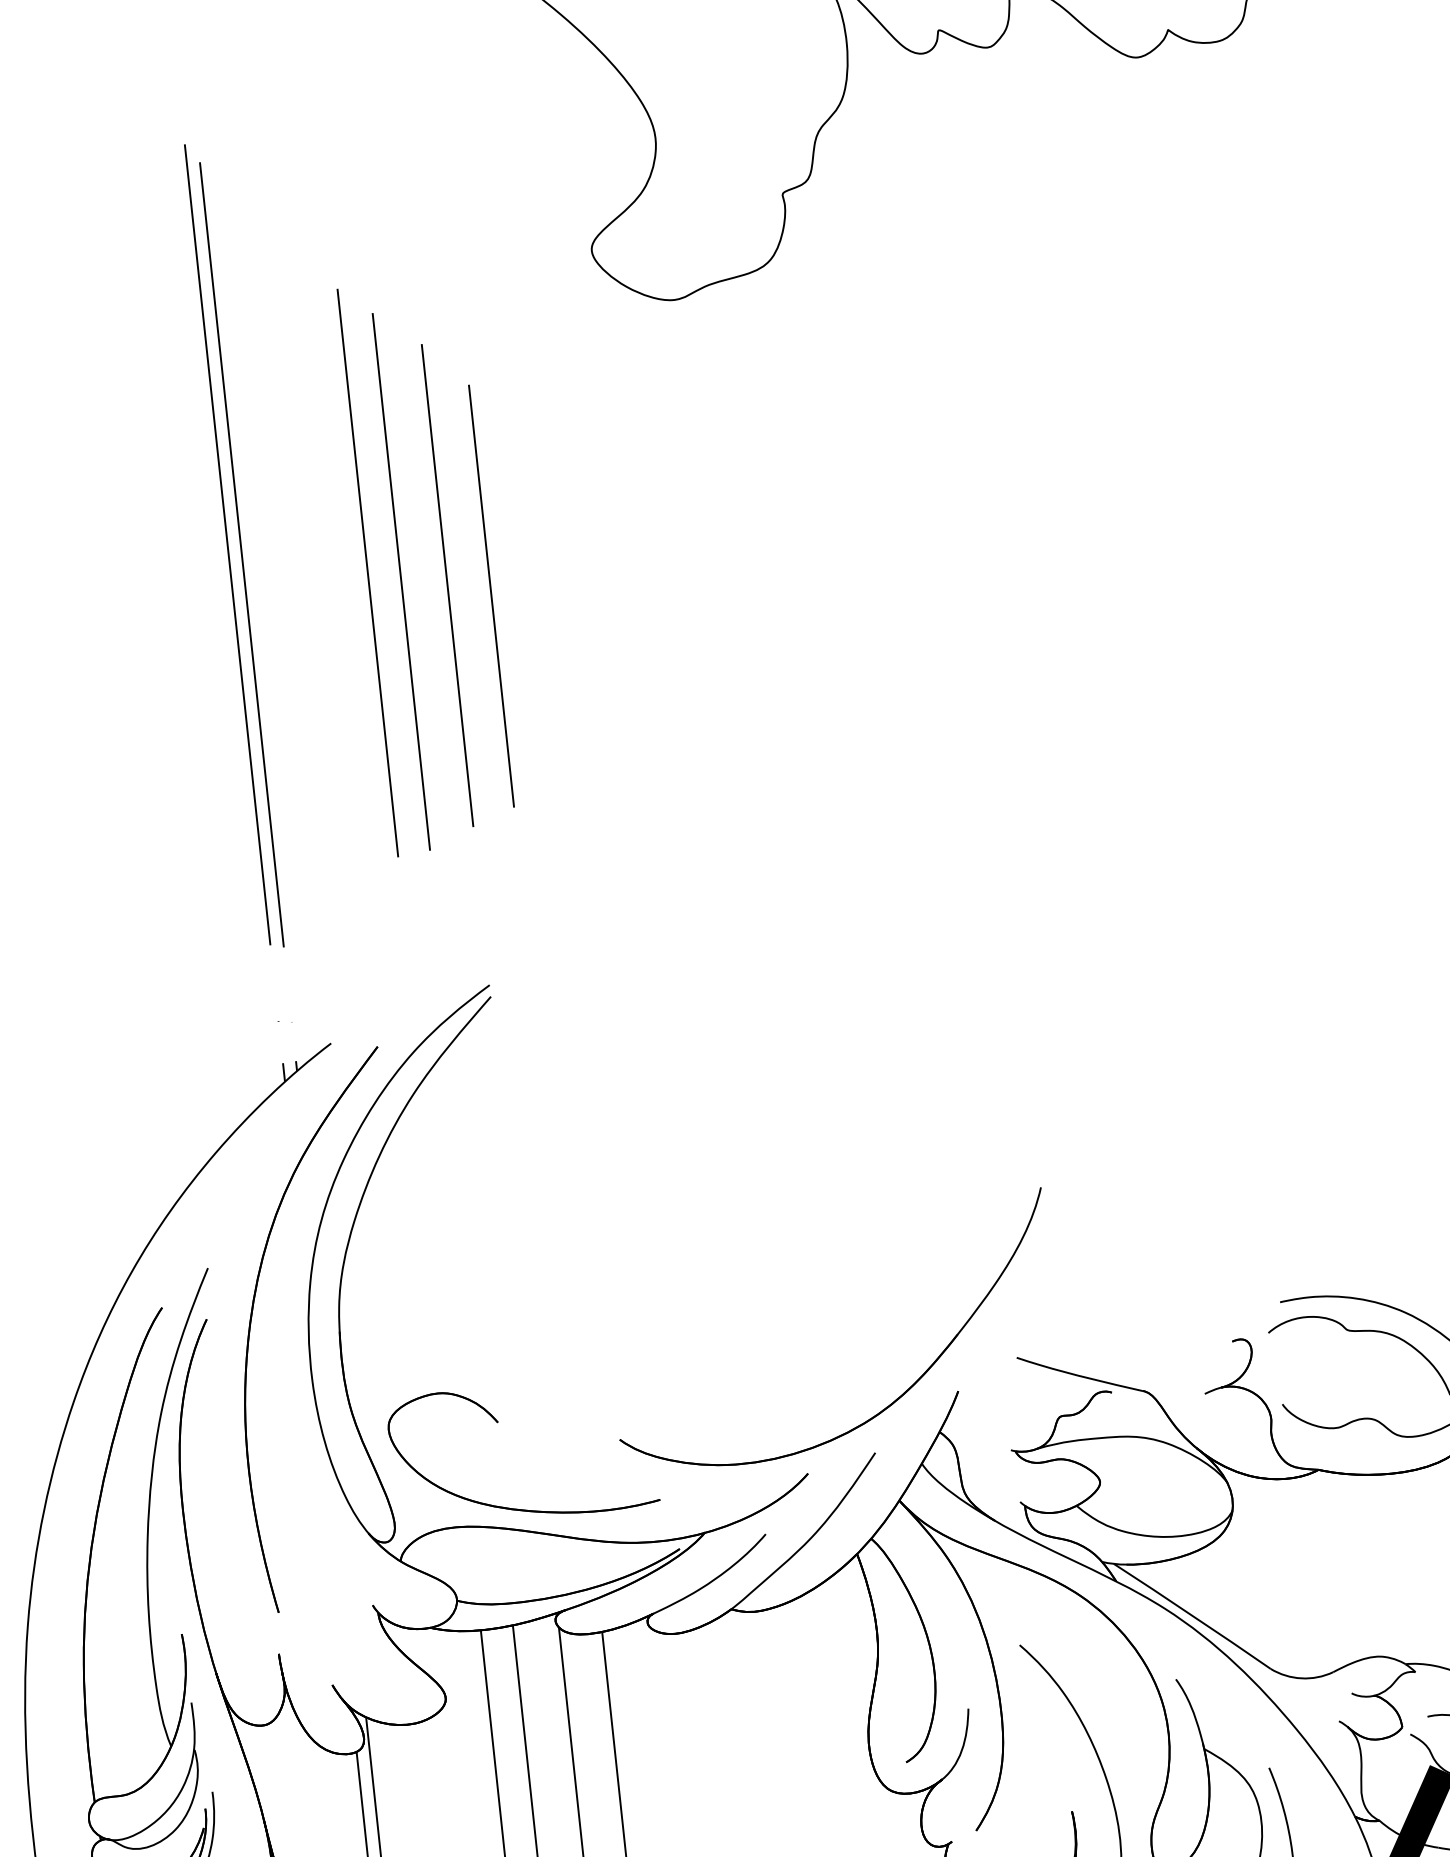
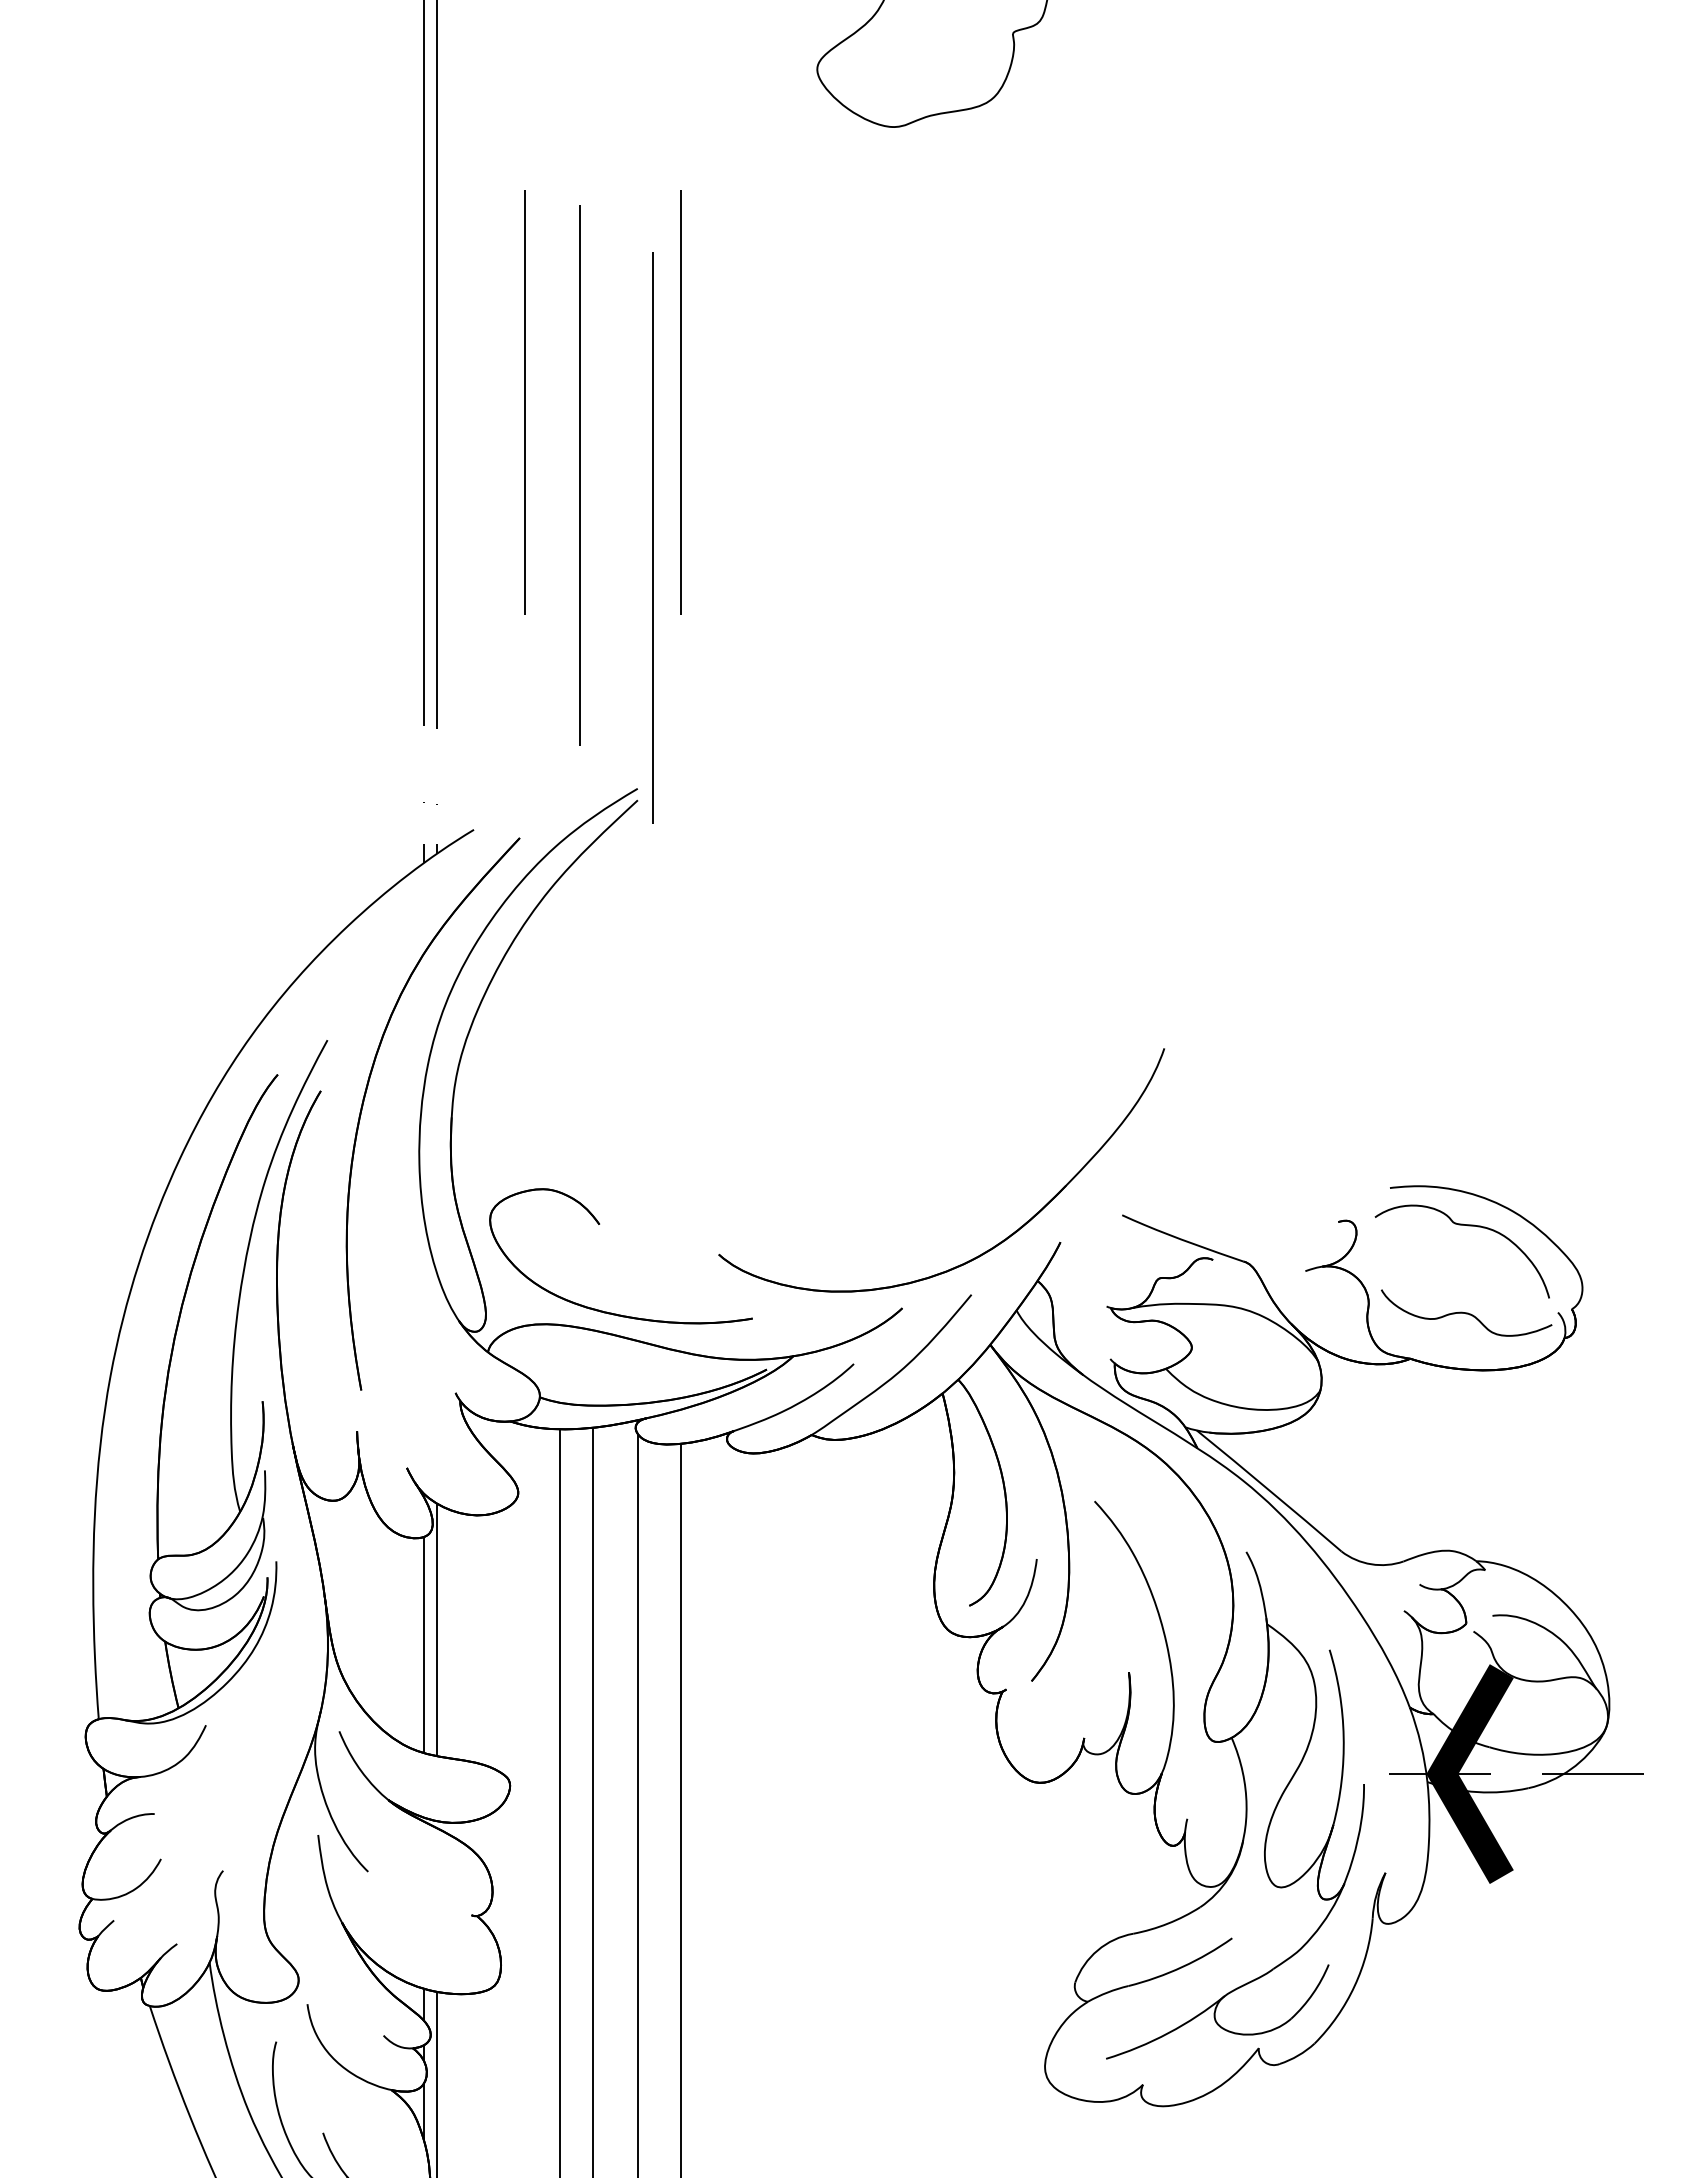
line: (366, 572) -> (652, 537), moved
line: (401, 582) -> (579, 475), moved
line: (446, 585) -> (637, 386), removed
line: (336, 613) -> (524, 402), added

